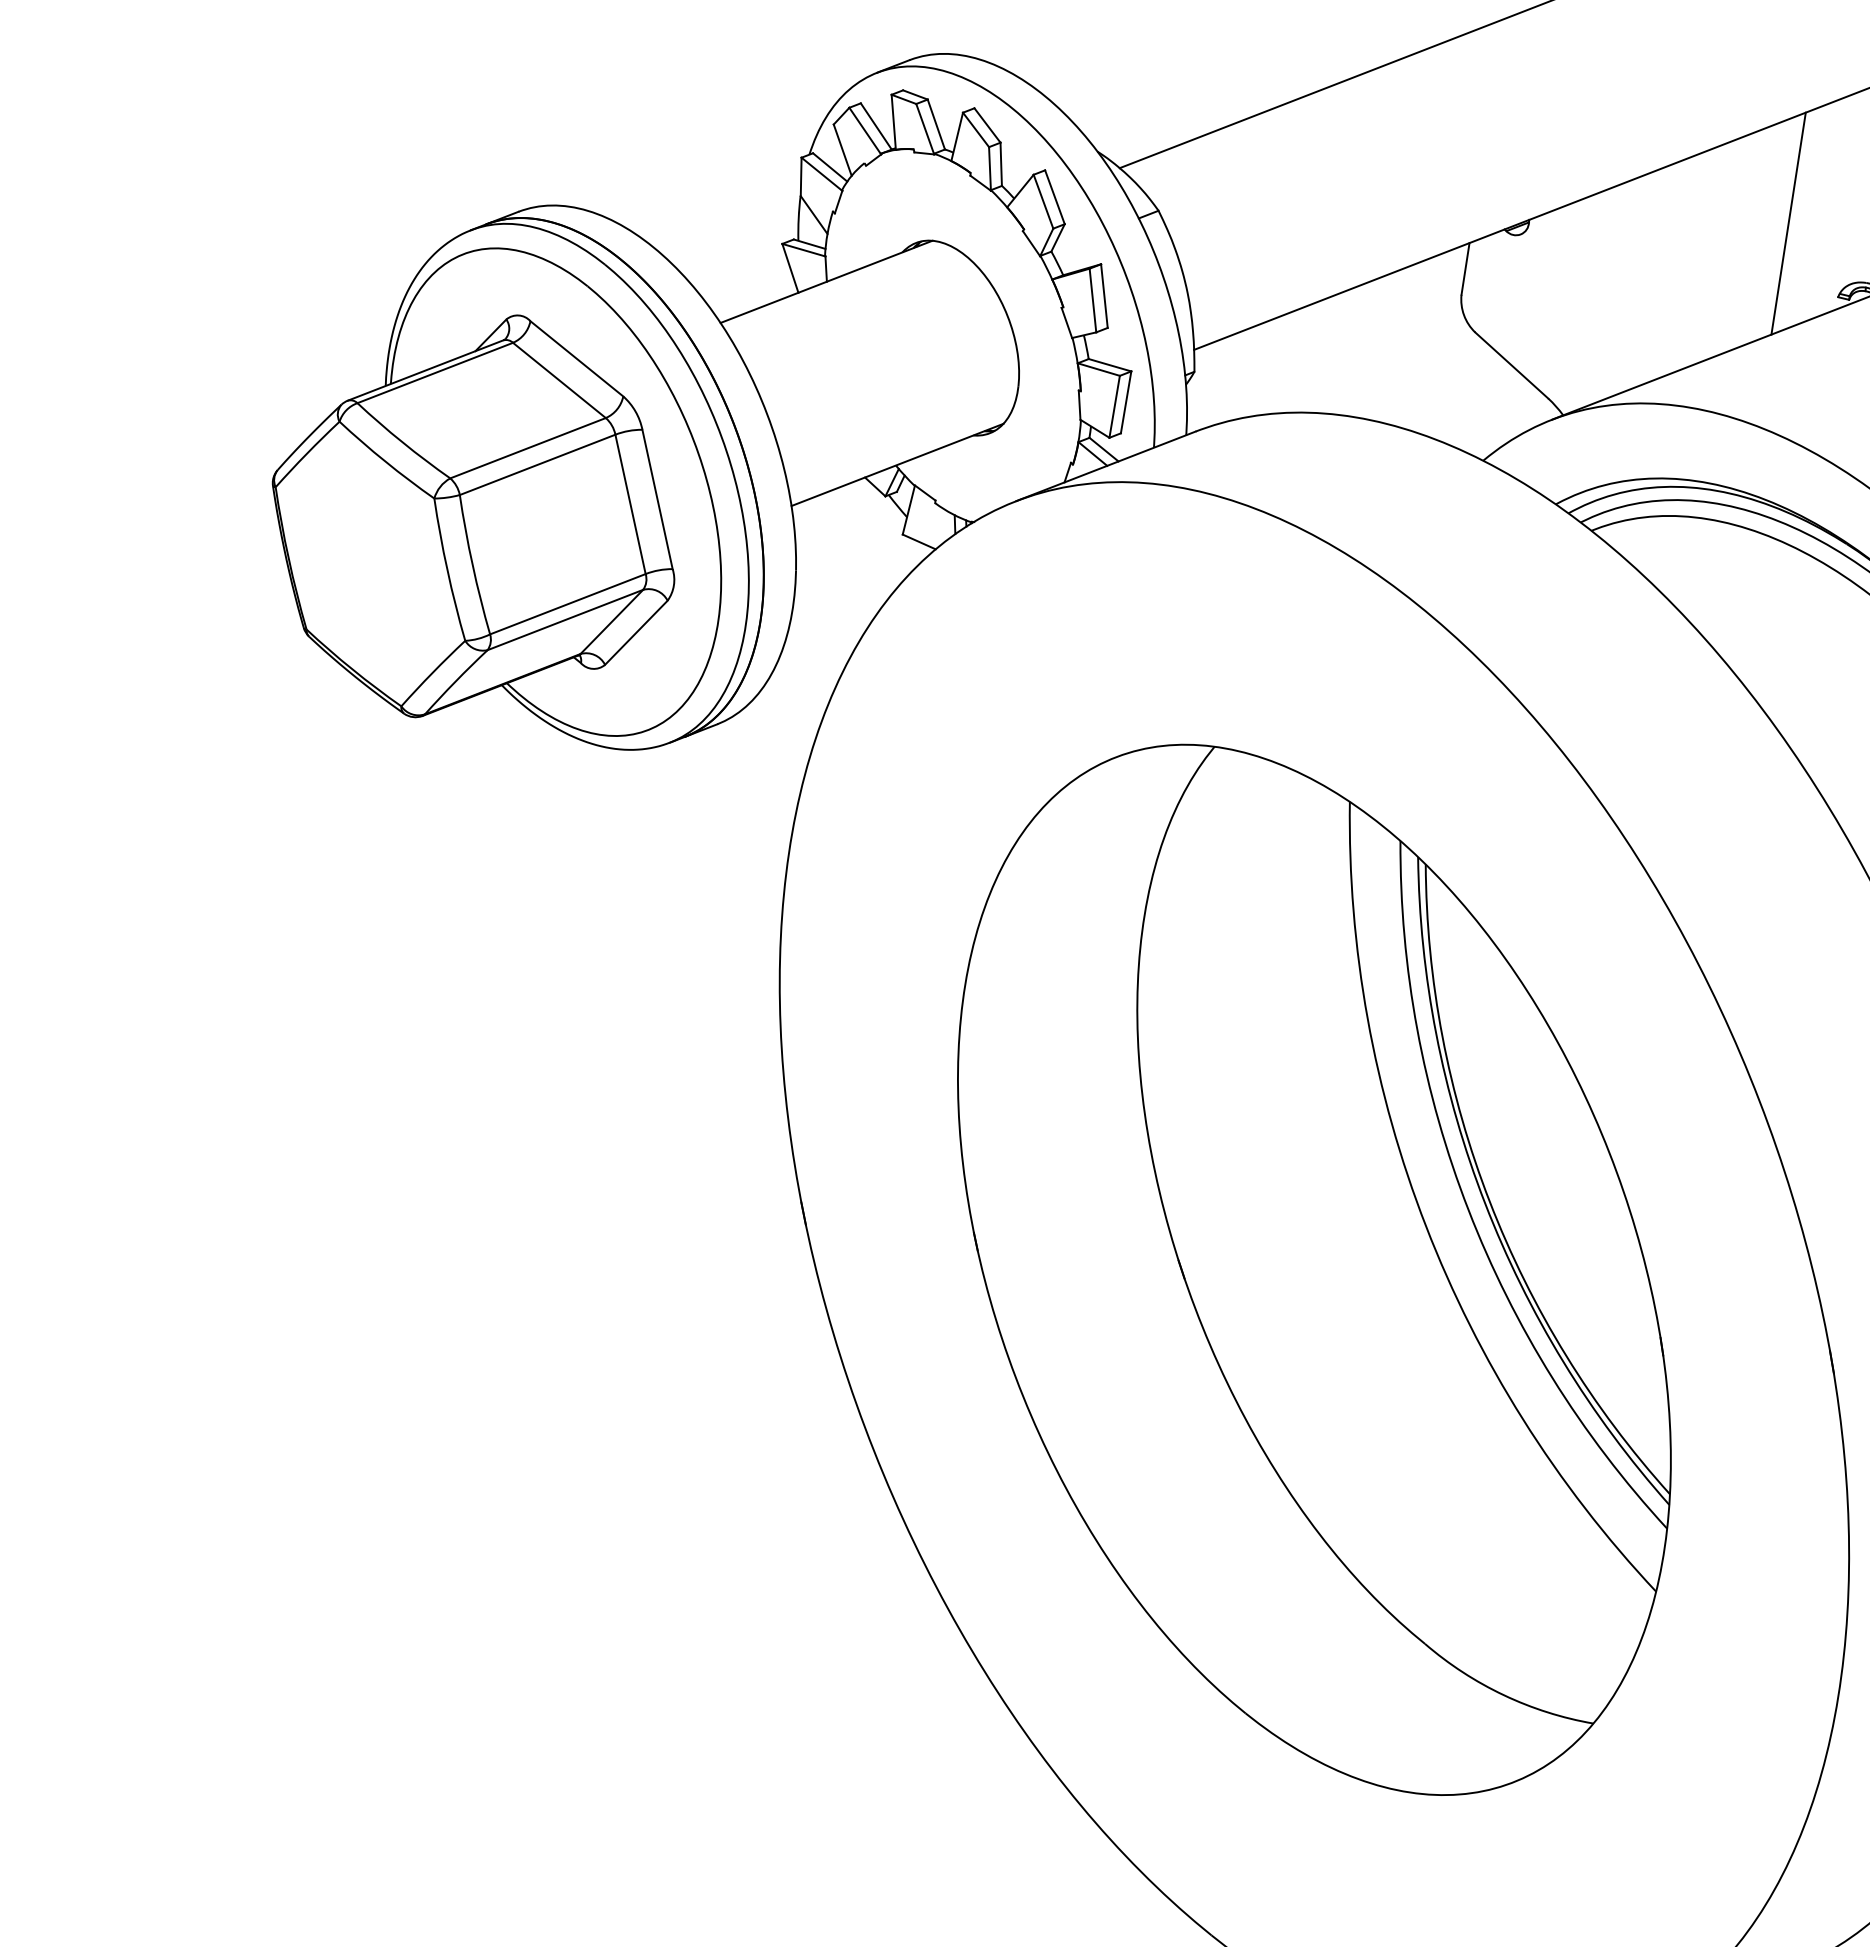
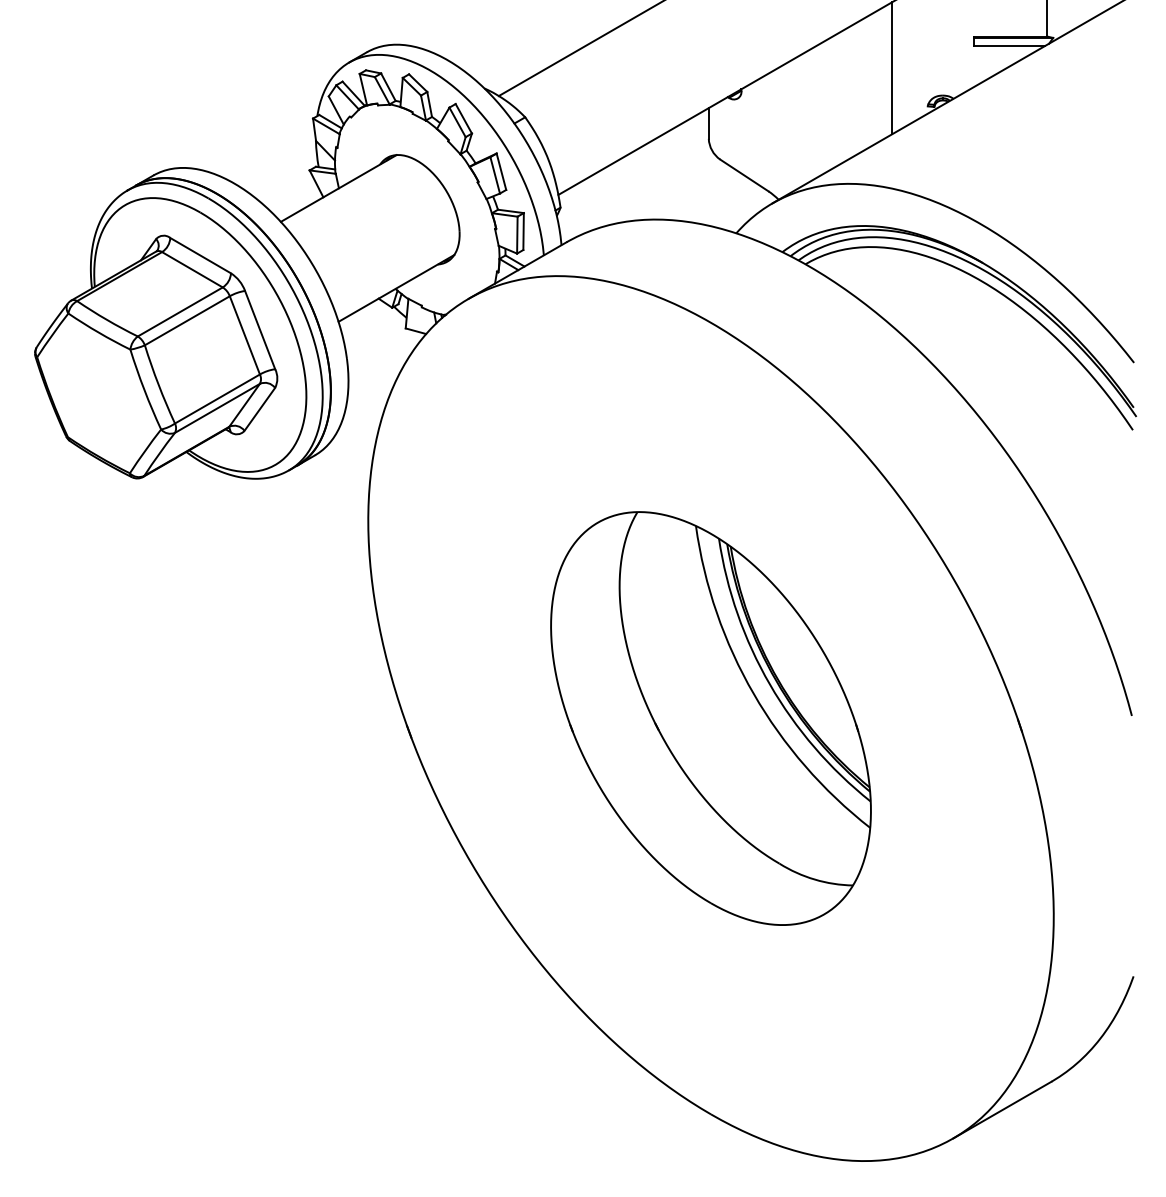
part: (1313, 1269) -> (710, 718), size x0.7

